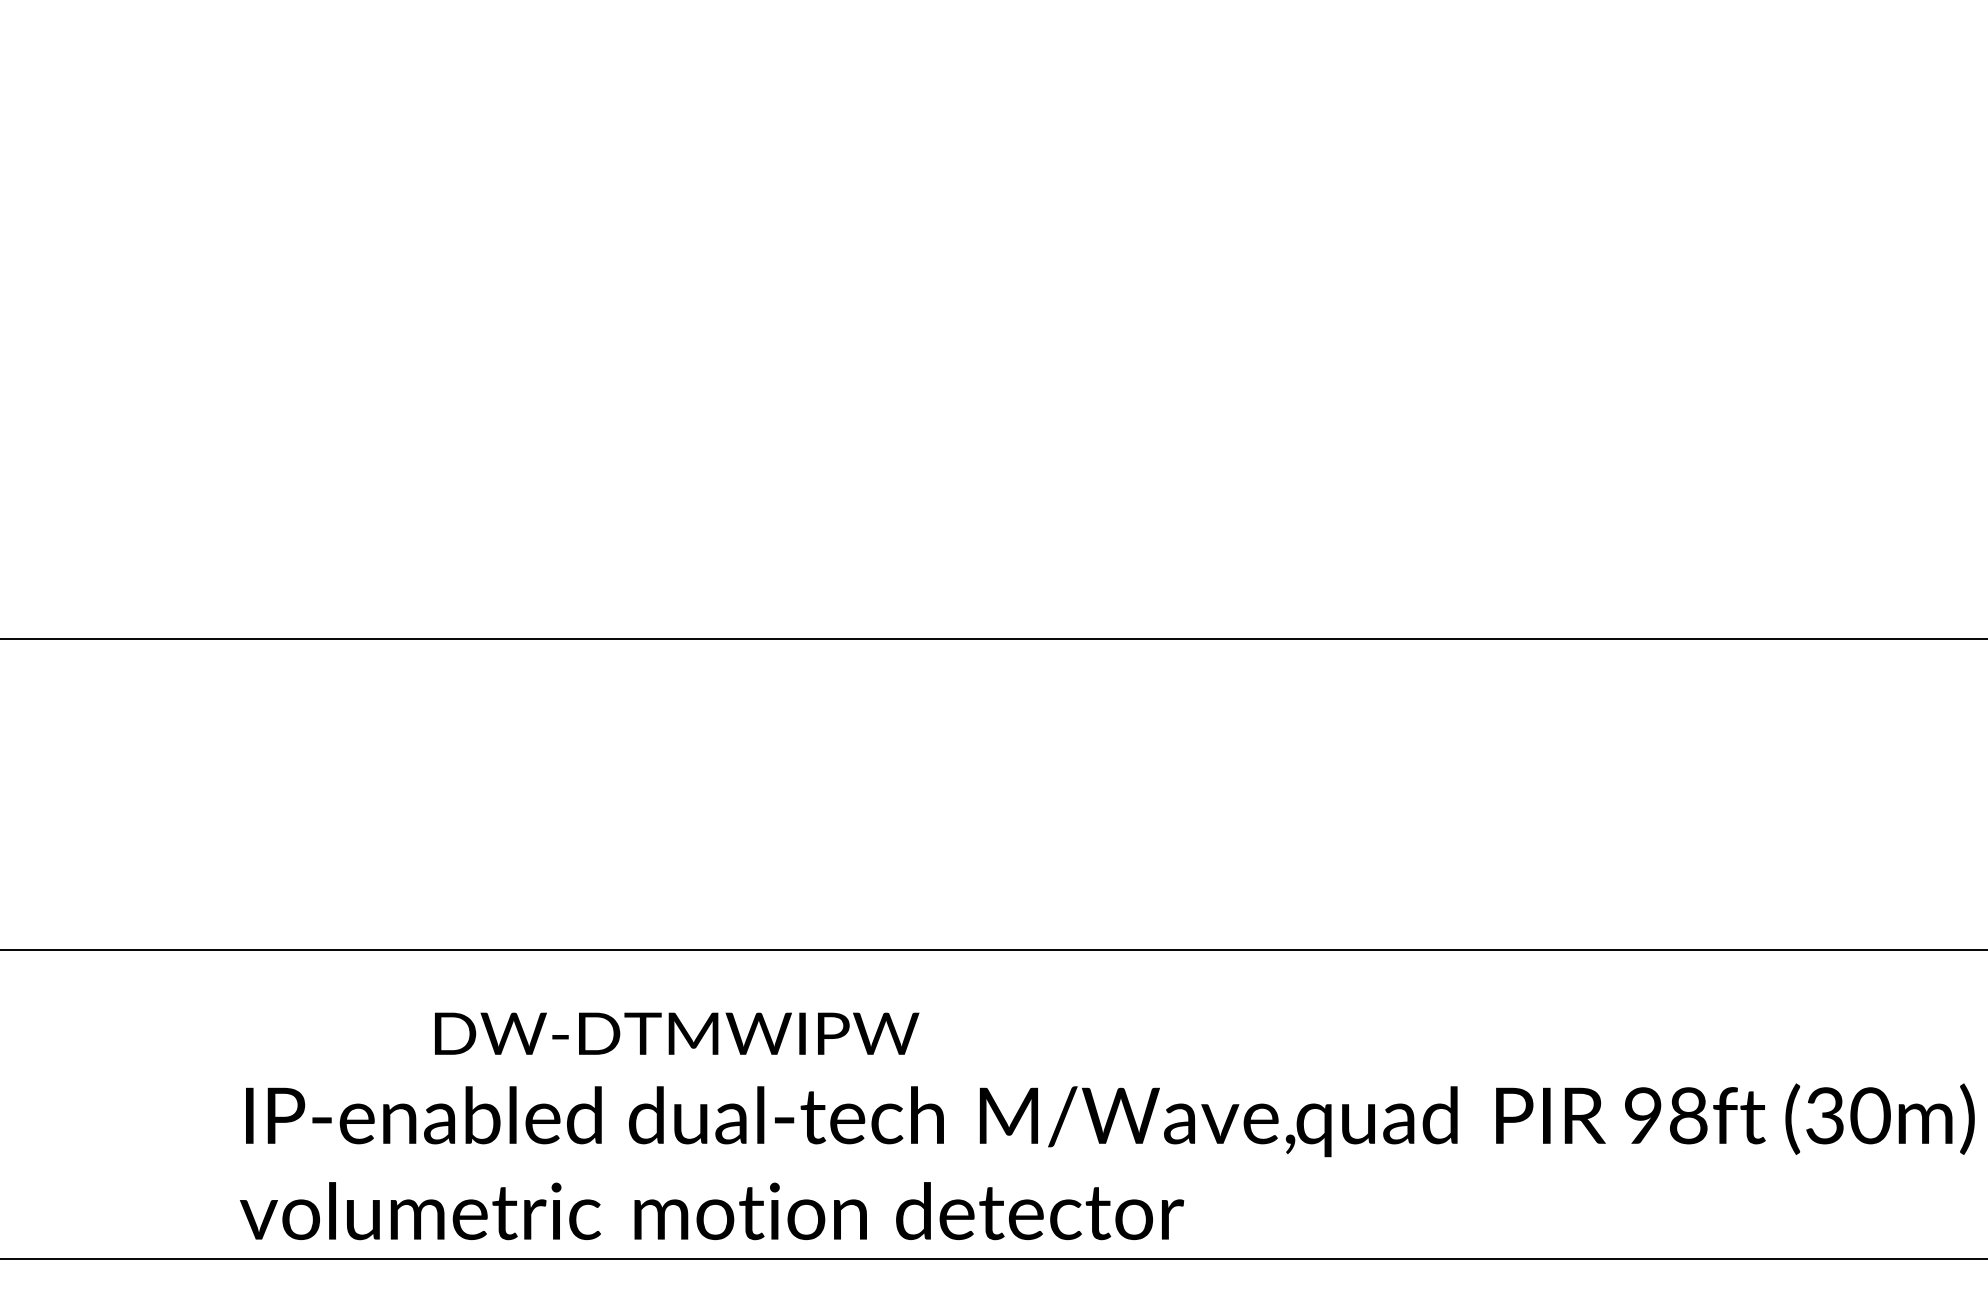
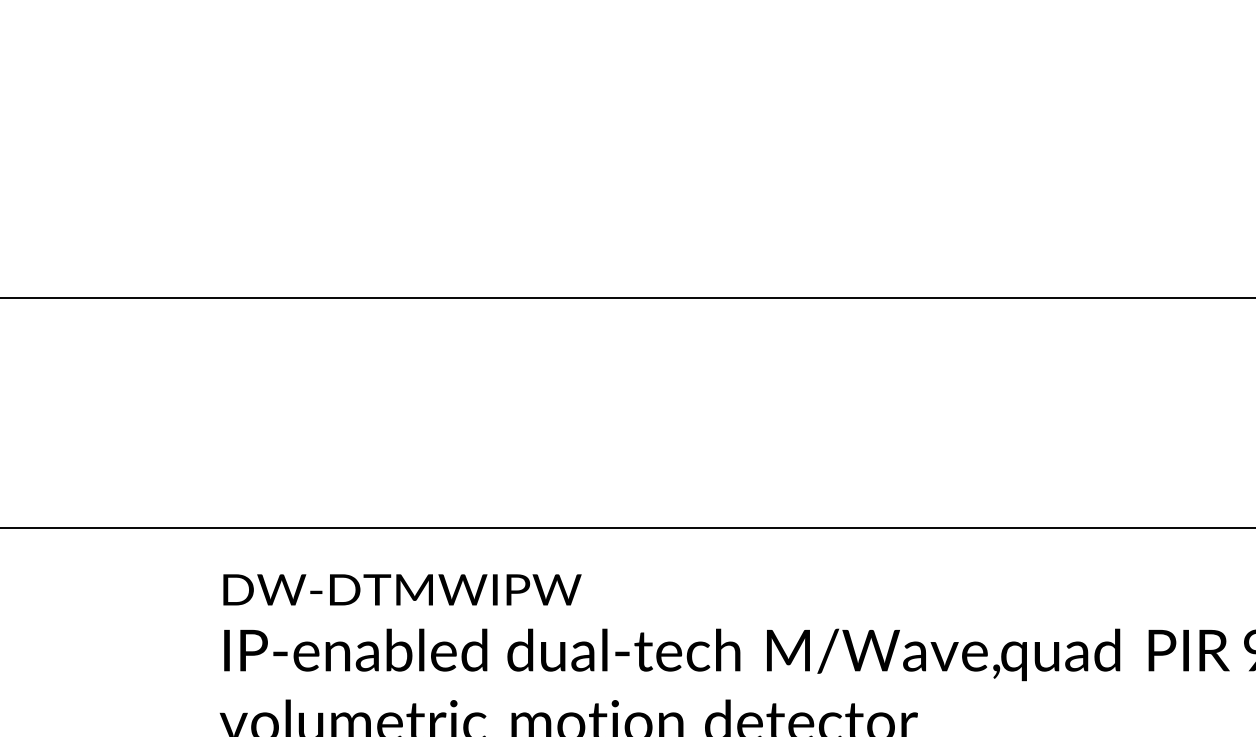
text: (677, 1033) -> (402, 589), moved

